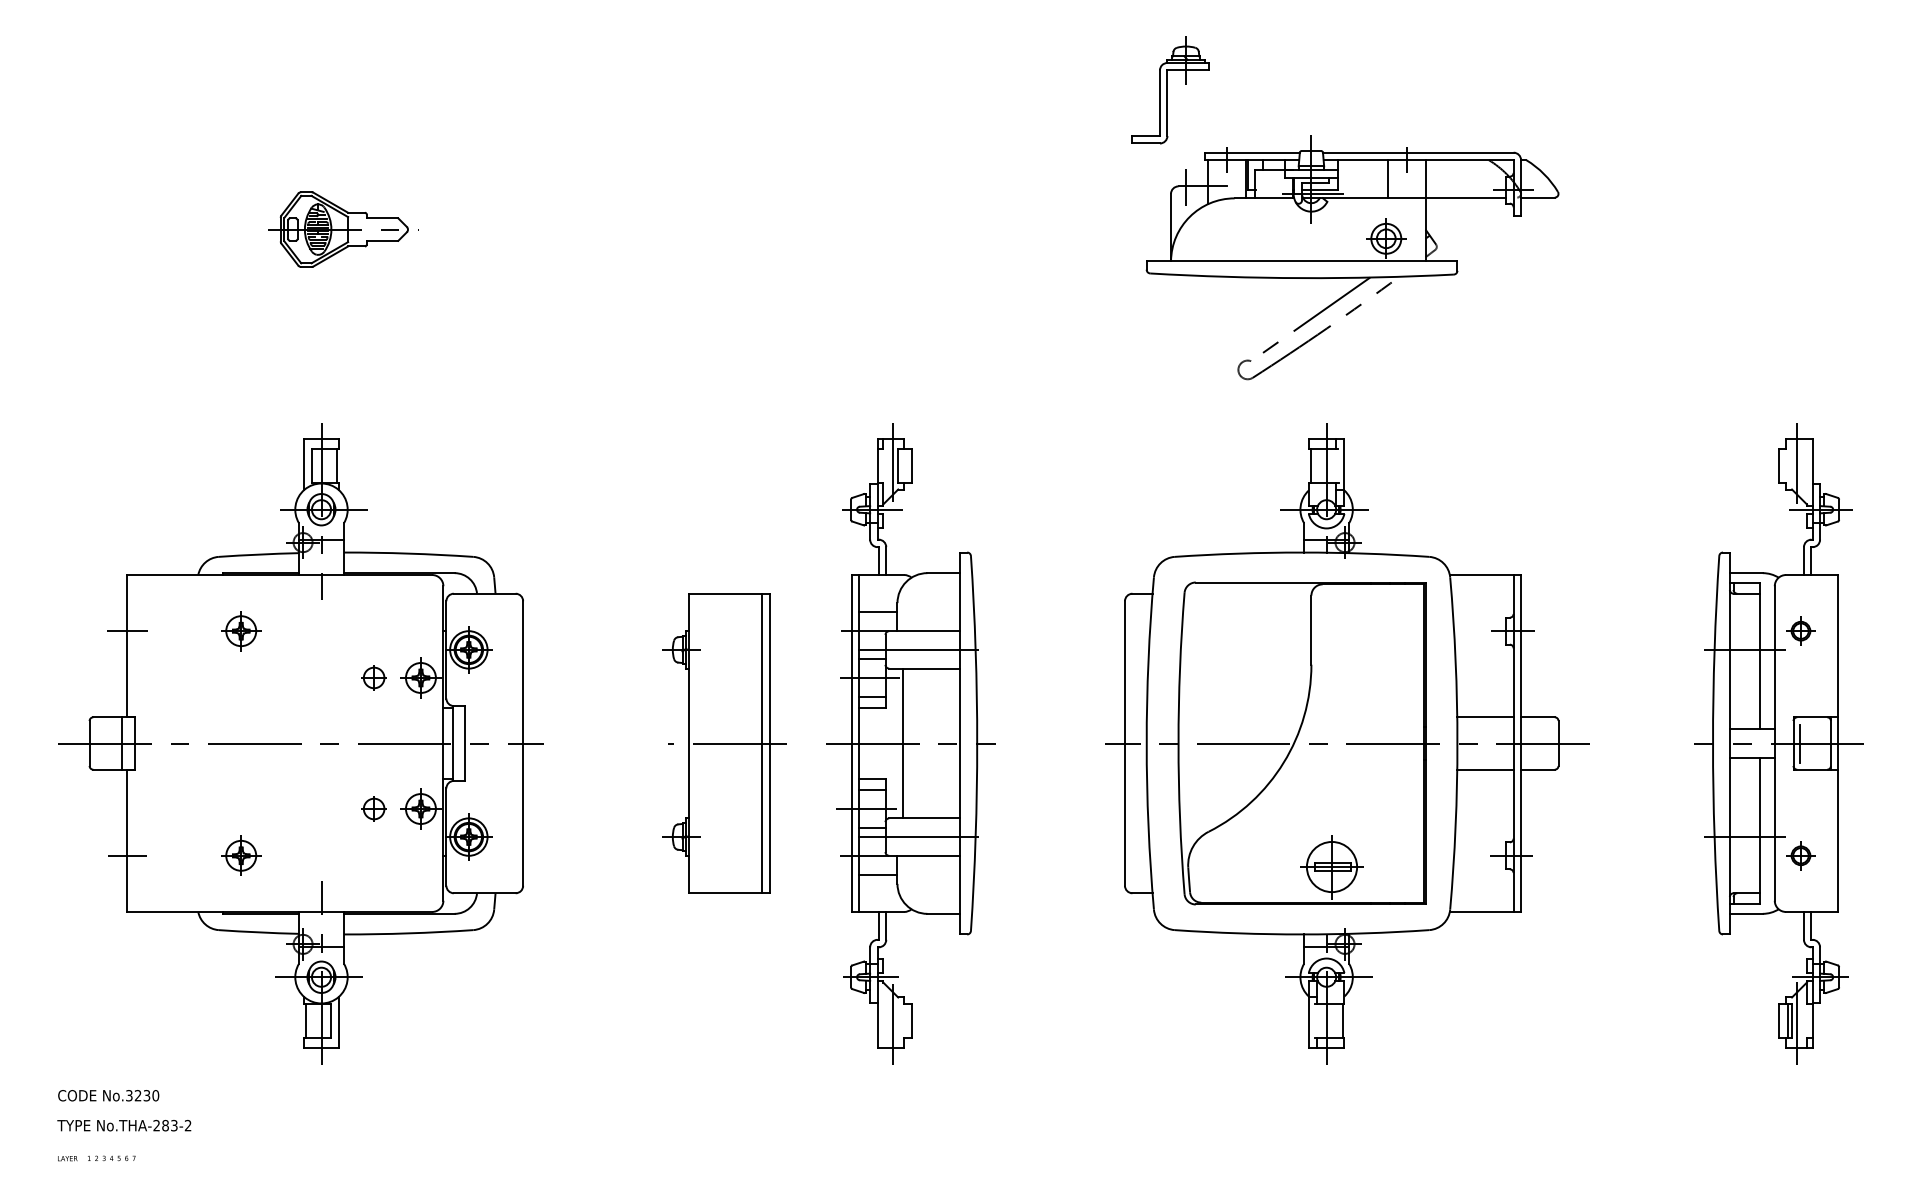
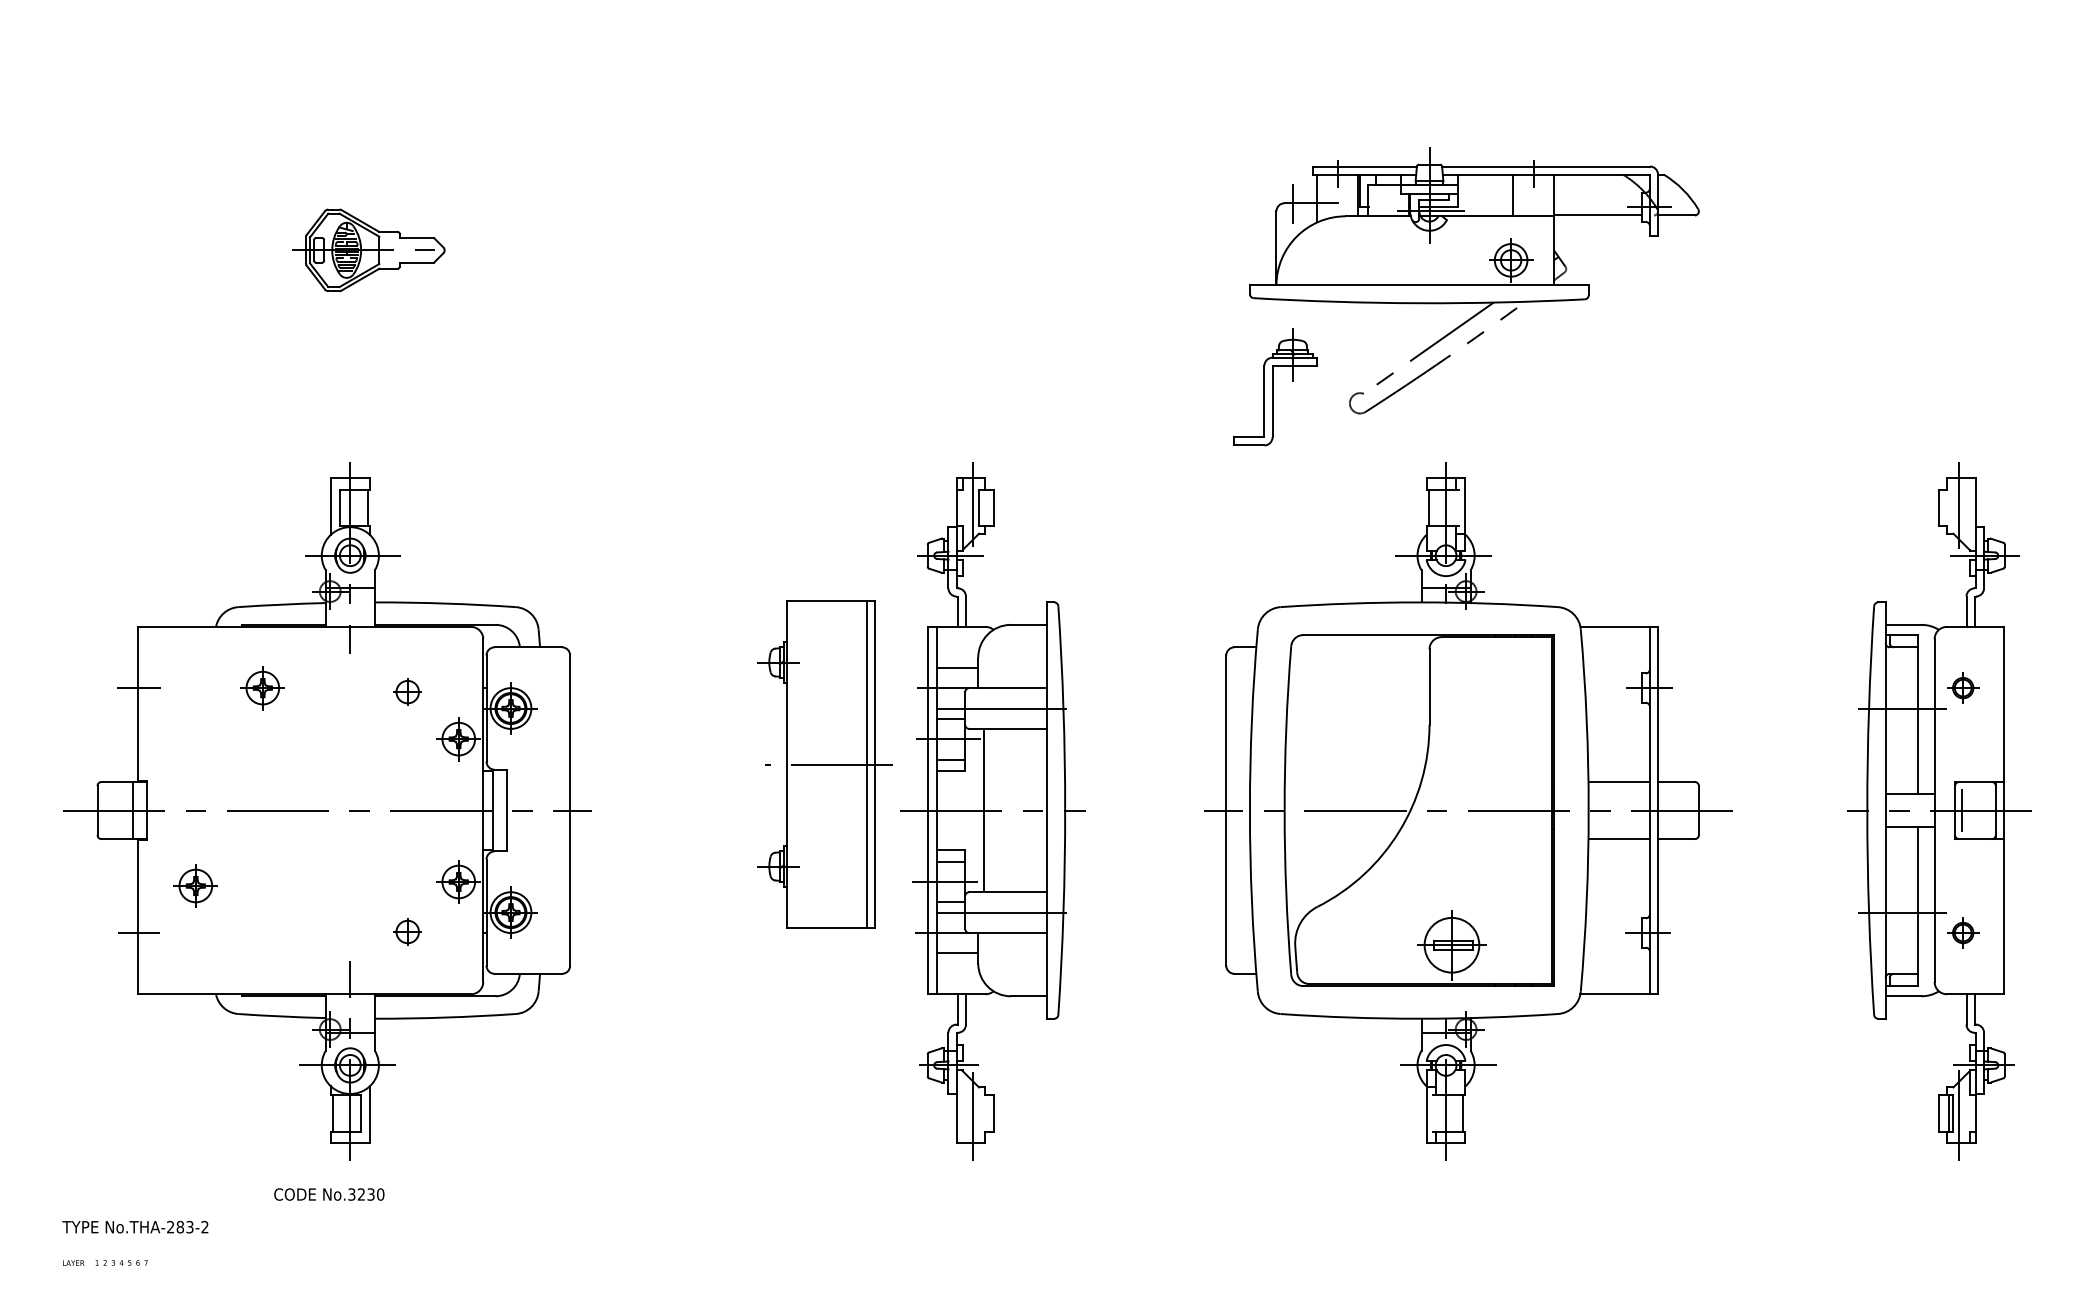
part: (1170, 90) -> (1275, 387), moved
part: (373, 677) -> (407, 691), moved
part: (723, 743) -> (824, 764), moved
part: (373, 808) -> (407, 931), moved
part: (240, 855) -> (195, 885), moved
text: (108, 1095) -> (329, 1194), moved

